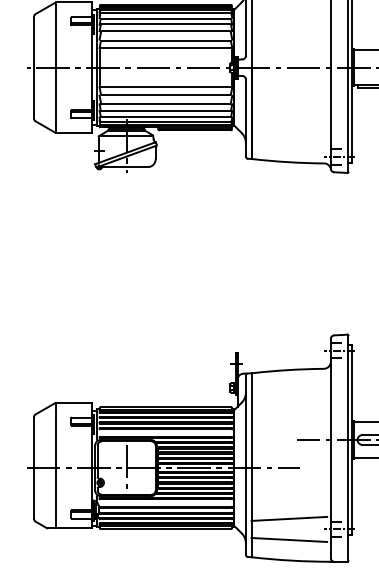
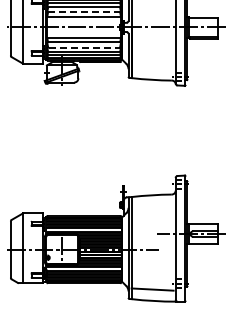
line: (166, 40) -> (84, 12), solid -> dashed
line: (166, 103) -> (84, 47), solid -> dashed
line: (289, 518) -> (152, 277), removed

